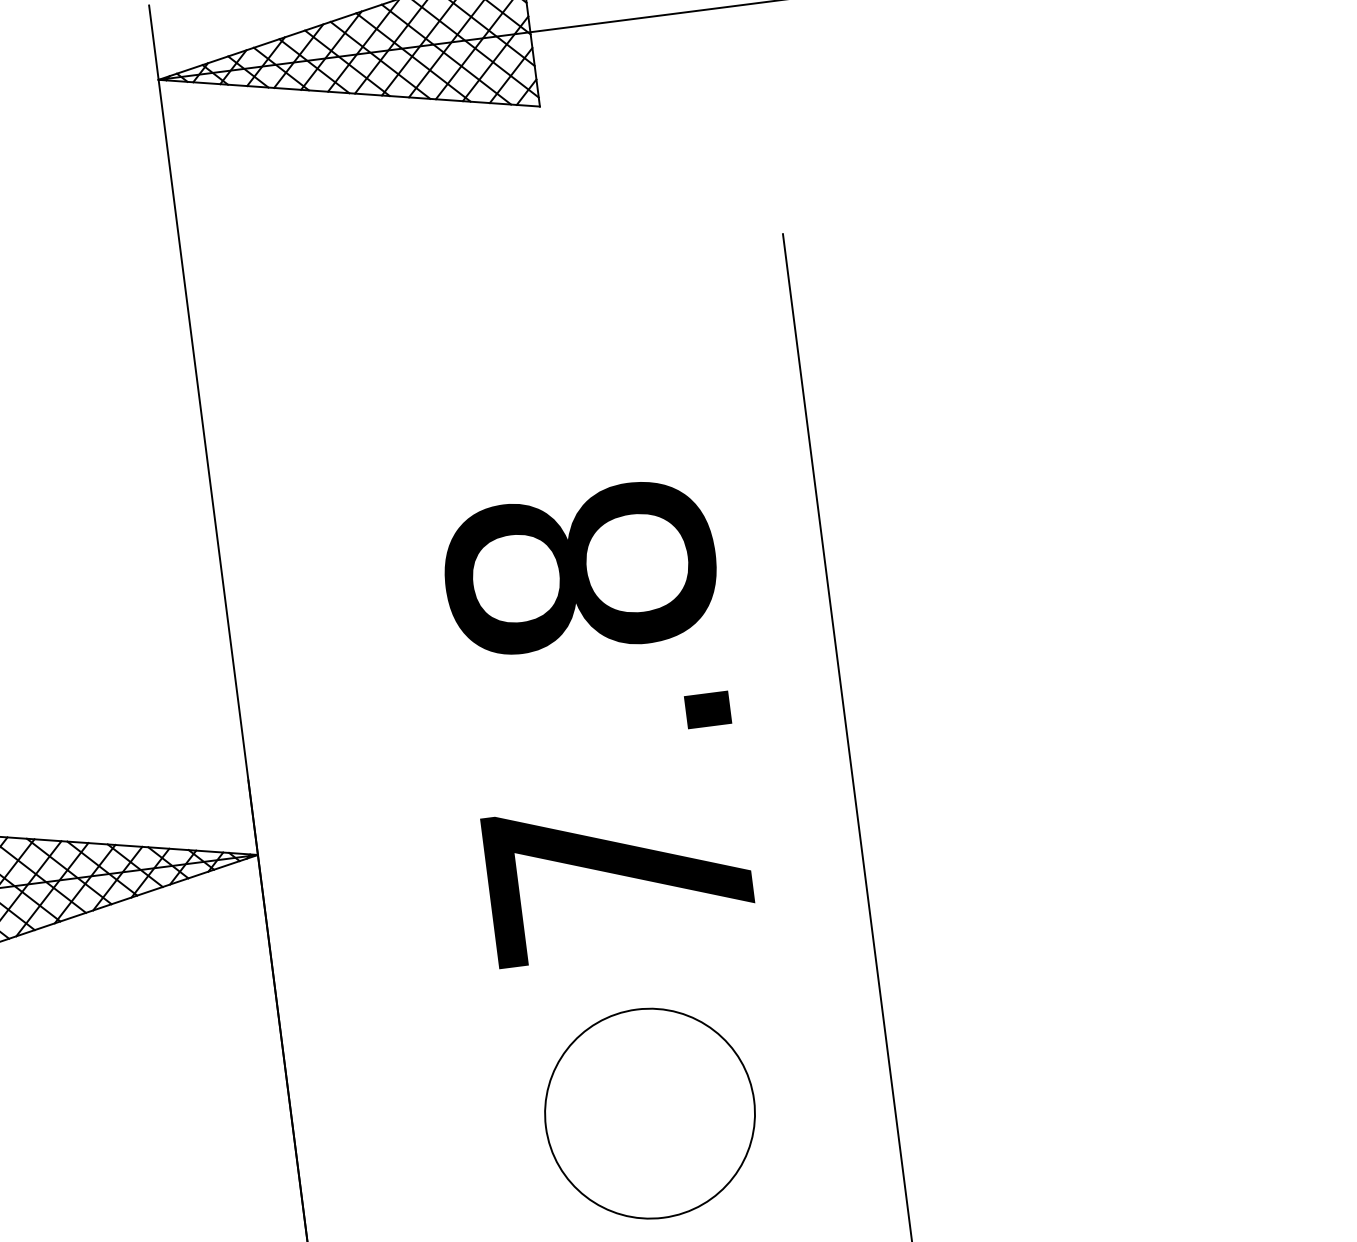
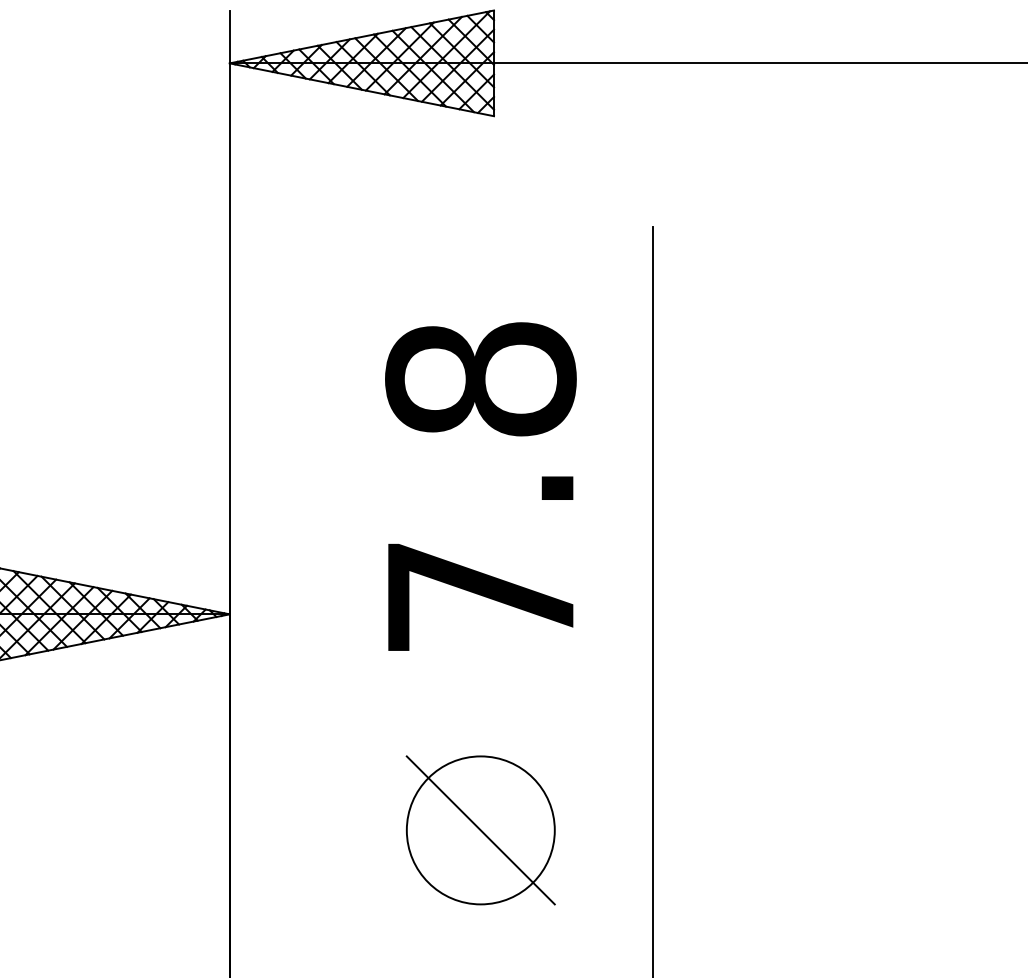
text: (599, 721) -> (480, 486), moved
line: (649, 1113) -> (480, 830), added

